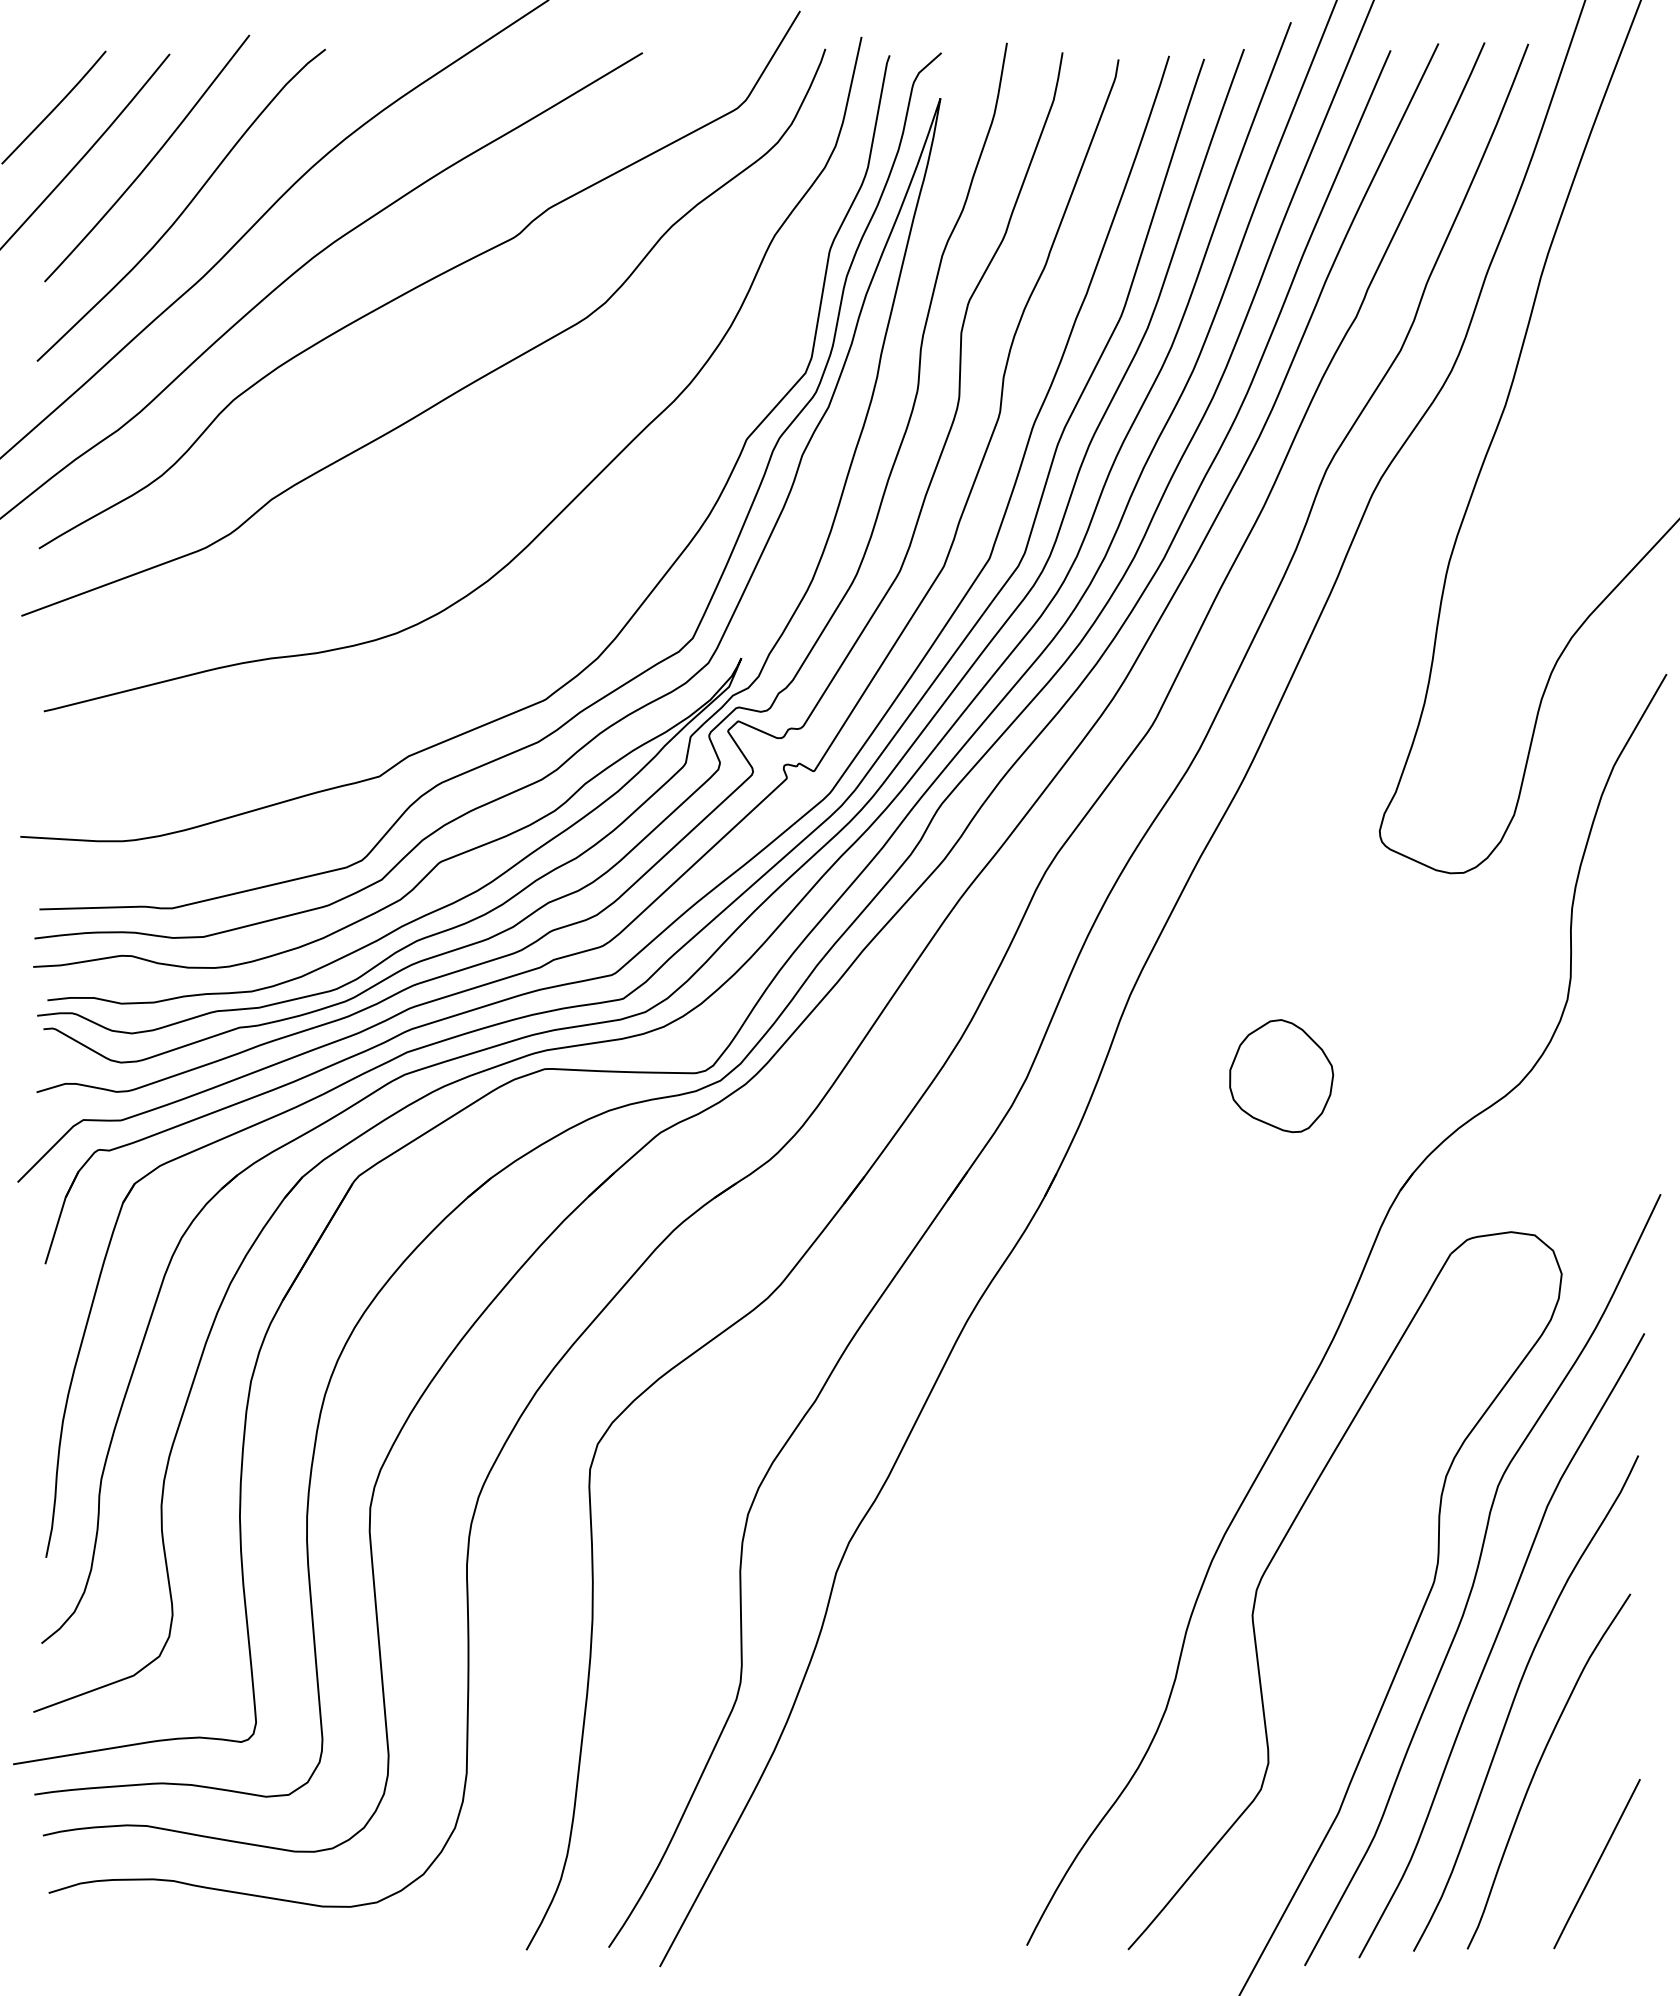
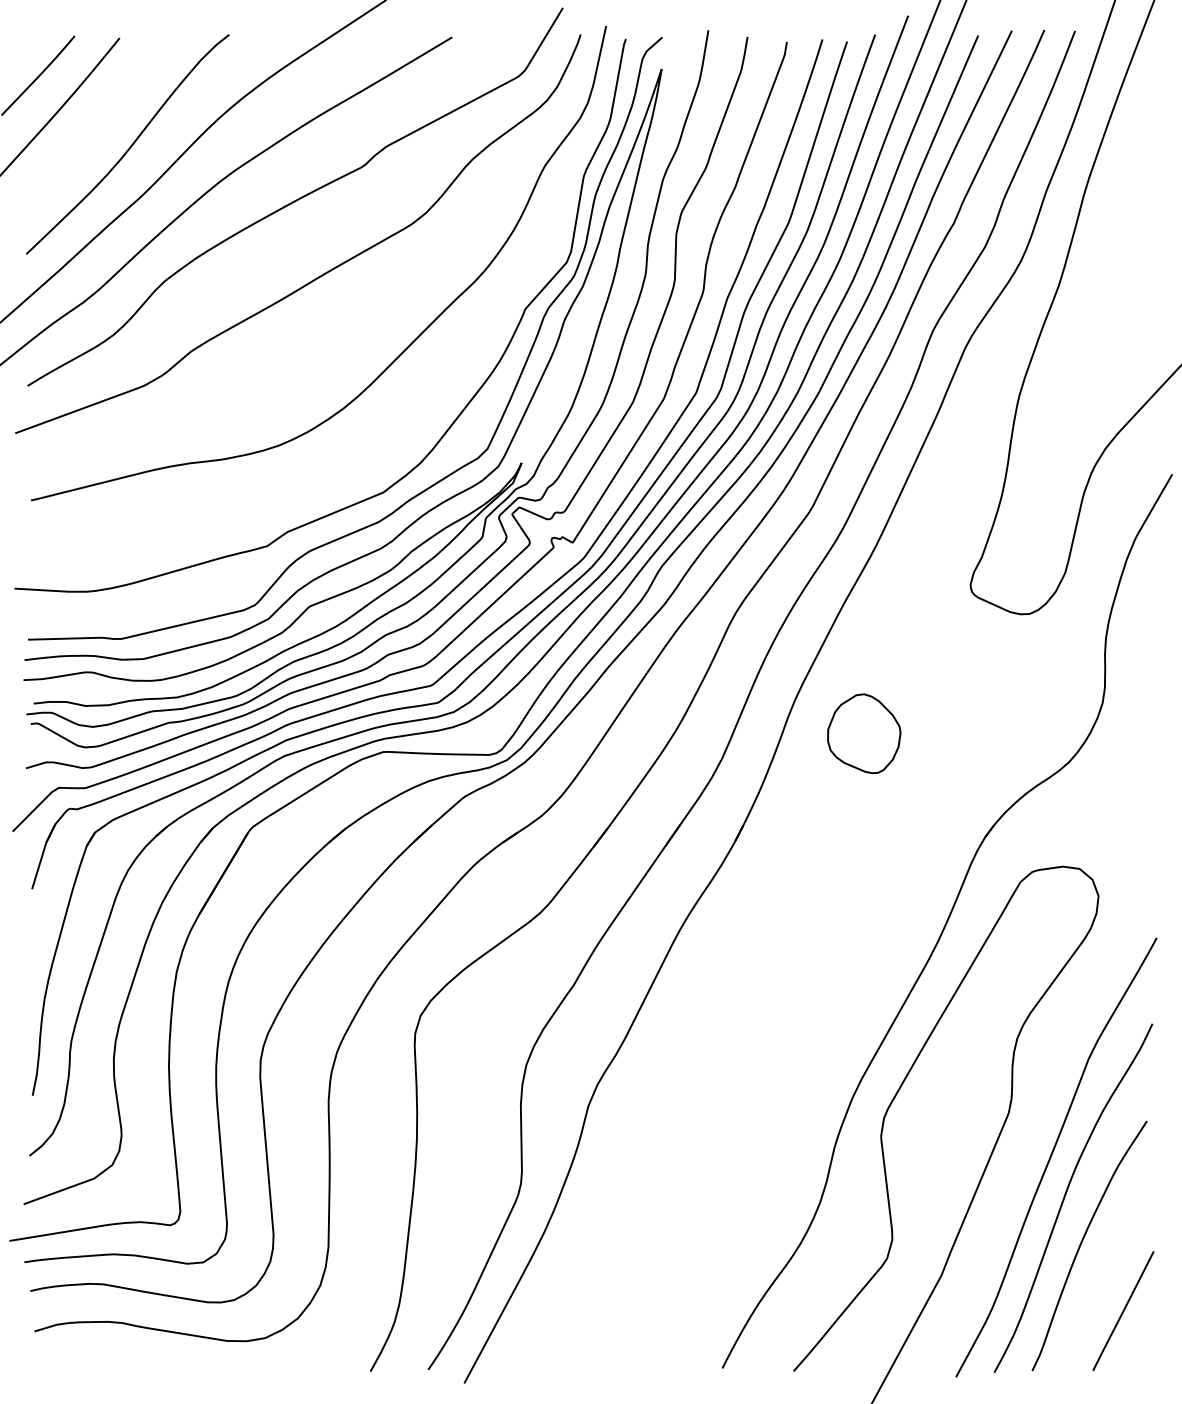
curve: (150, 160) -> (106, 112), removed
part: (1281, 1076) -> (864, 734), moved
curve: (1475, 1580) -> (1037, 1111), removed

